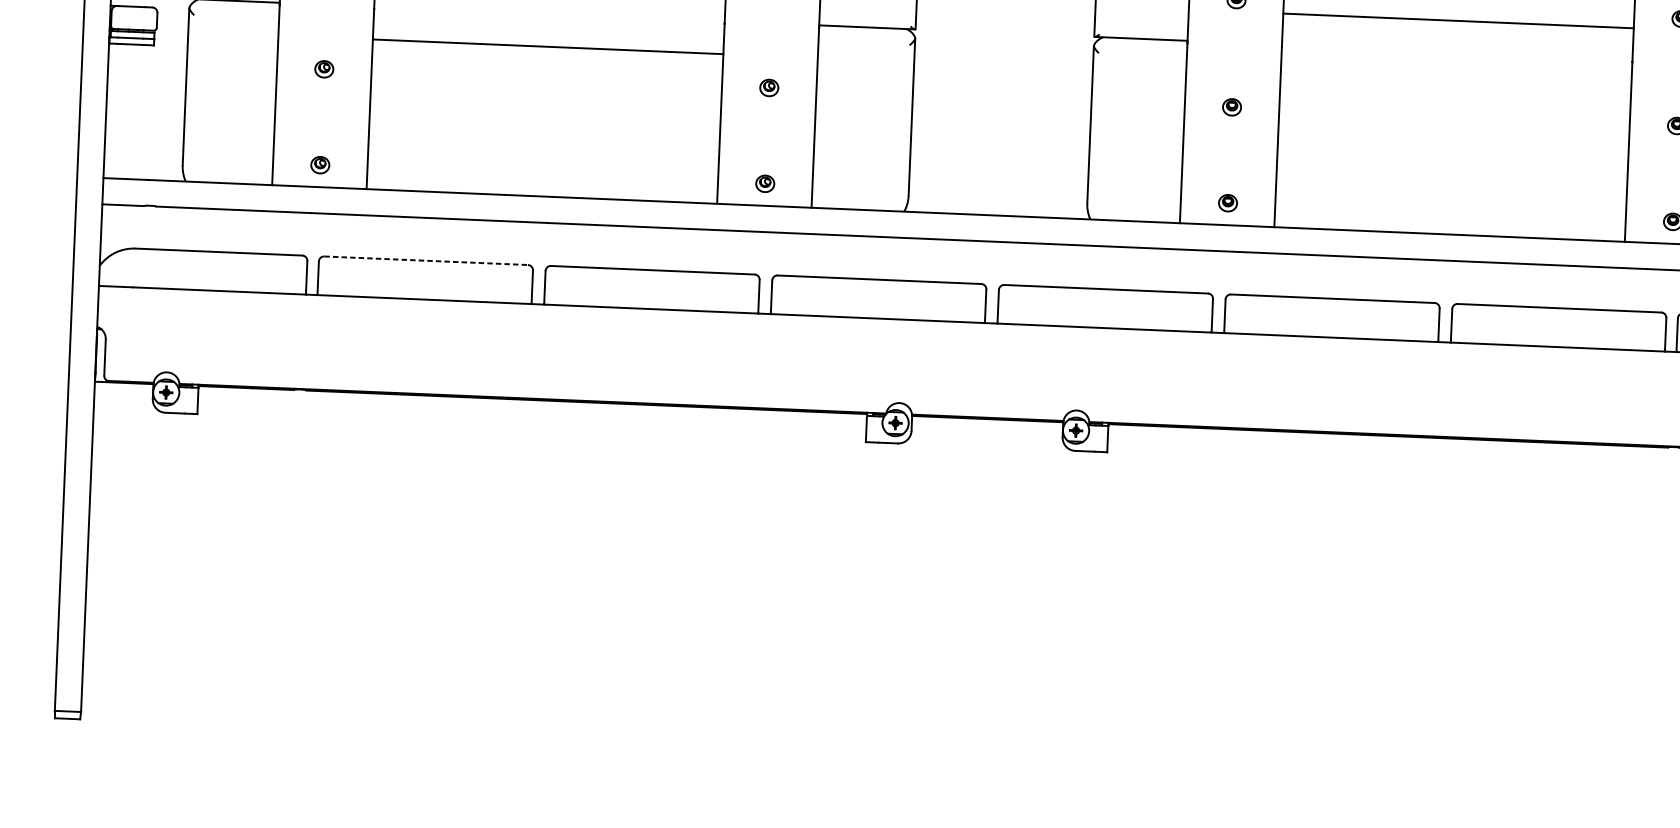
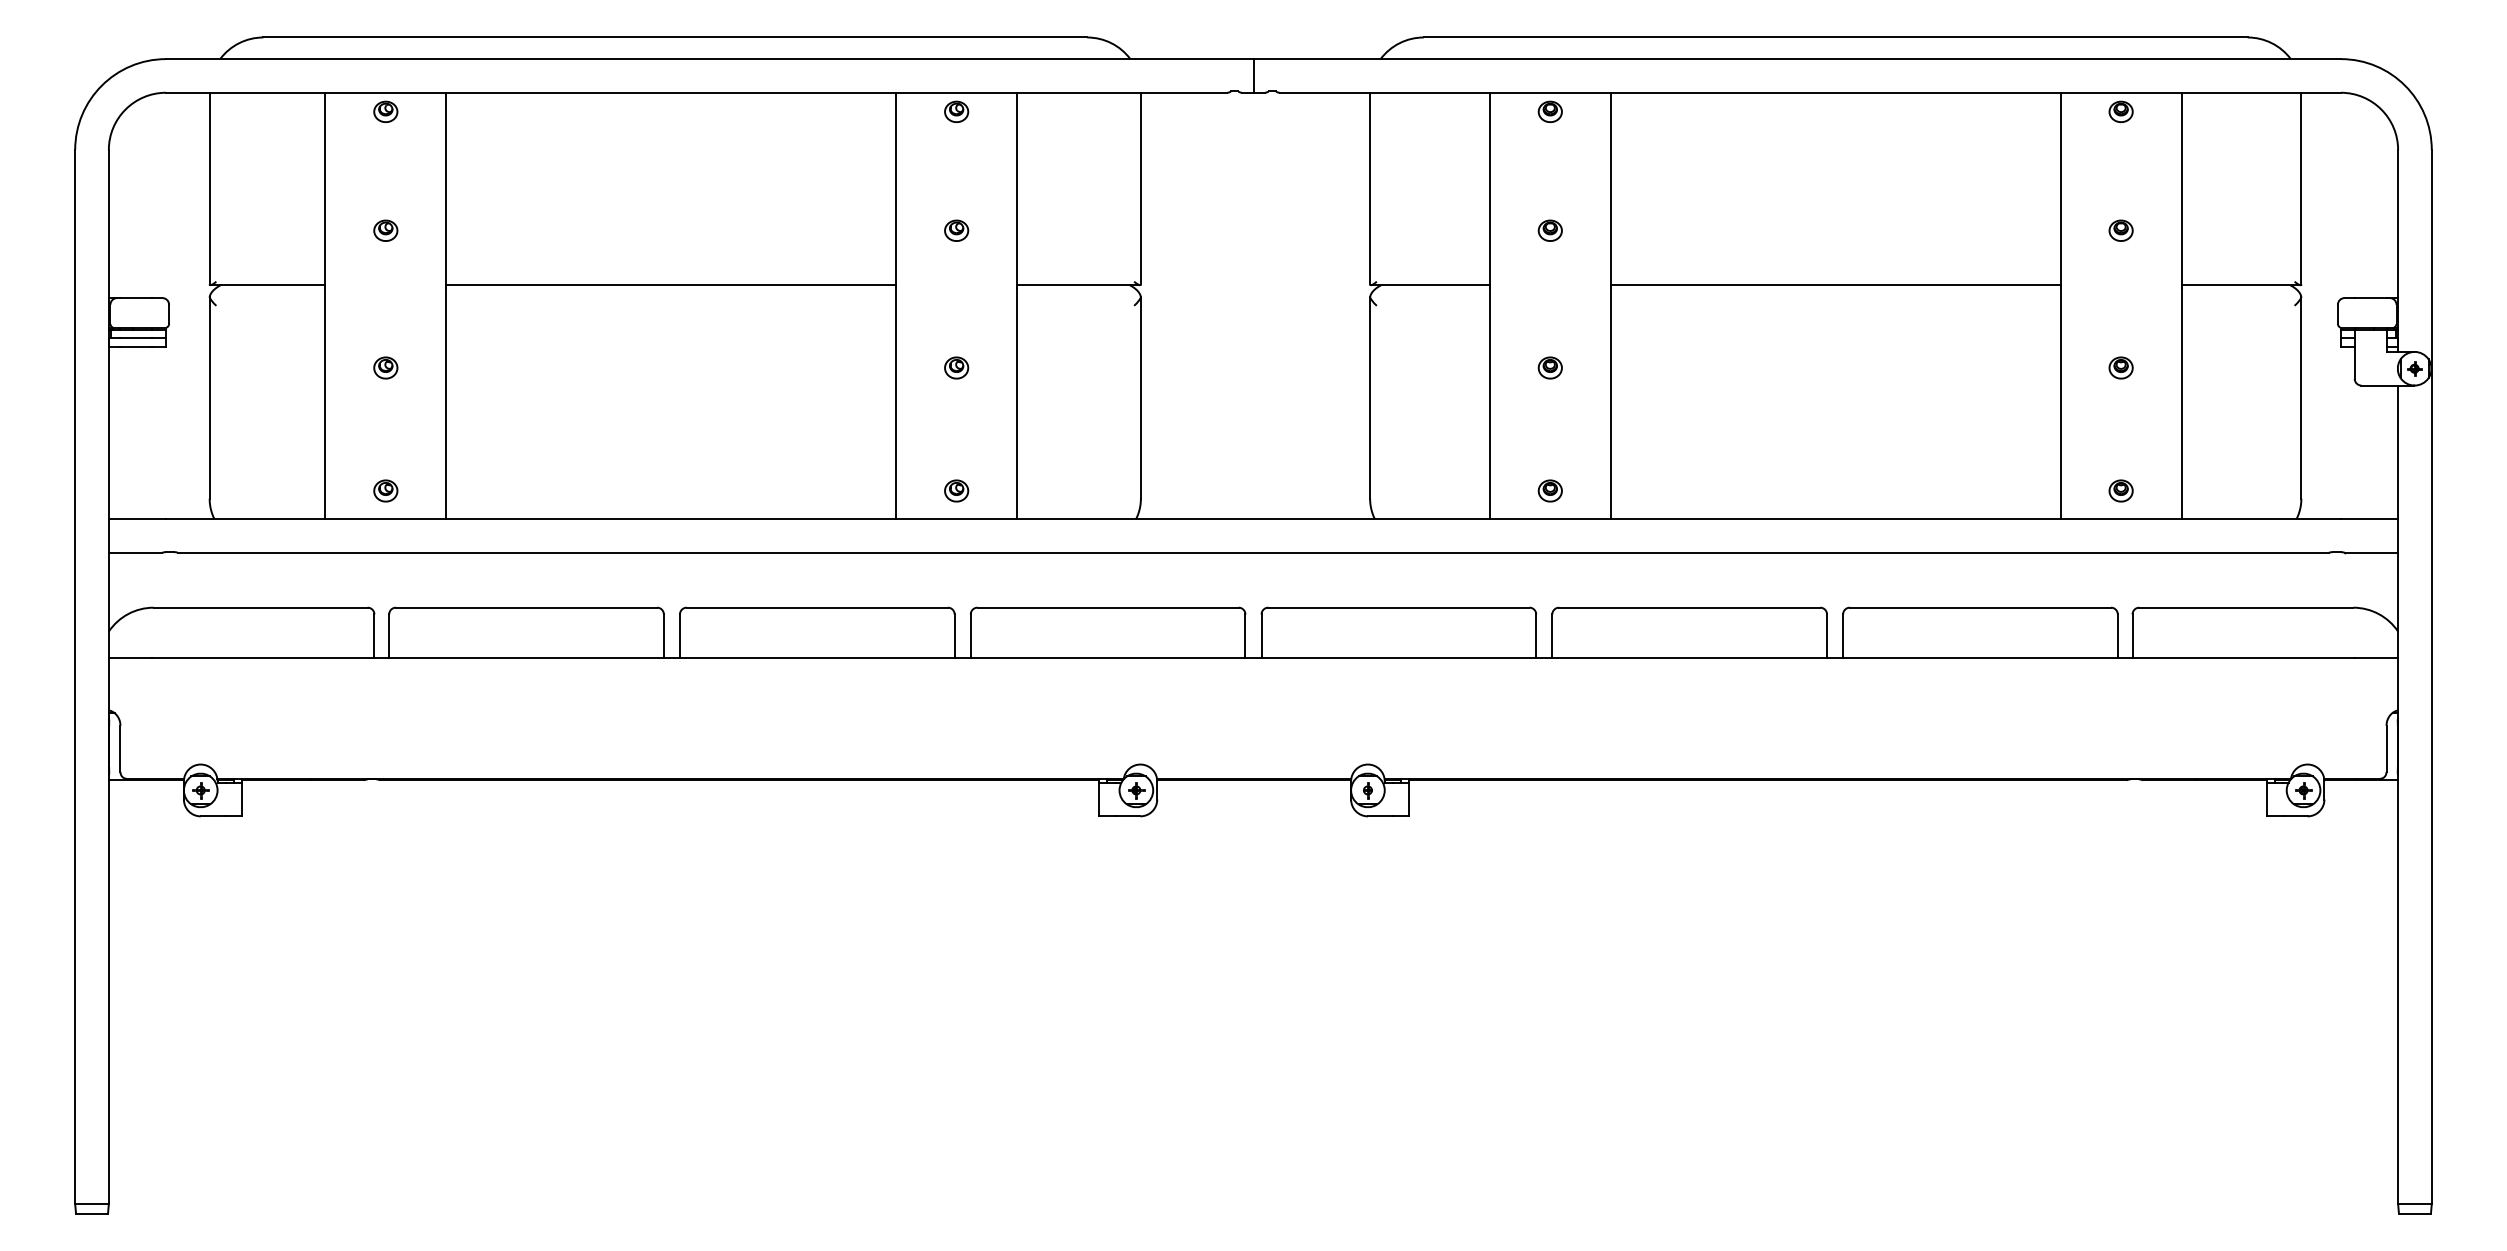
line: (1458, 21) -> (1835, 285), moved
line: (548, 47) -> (671, 285), moved
line: (426, 260) -> (526, 607), dashed -> solid

